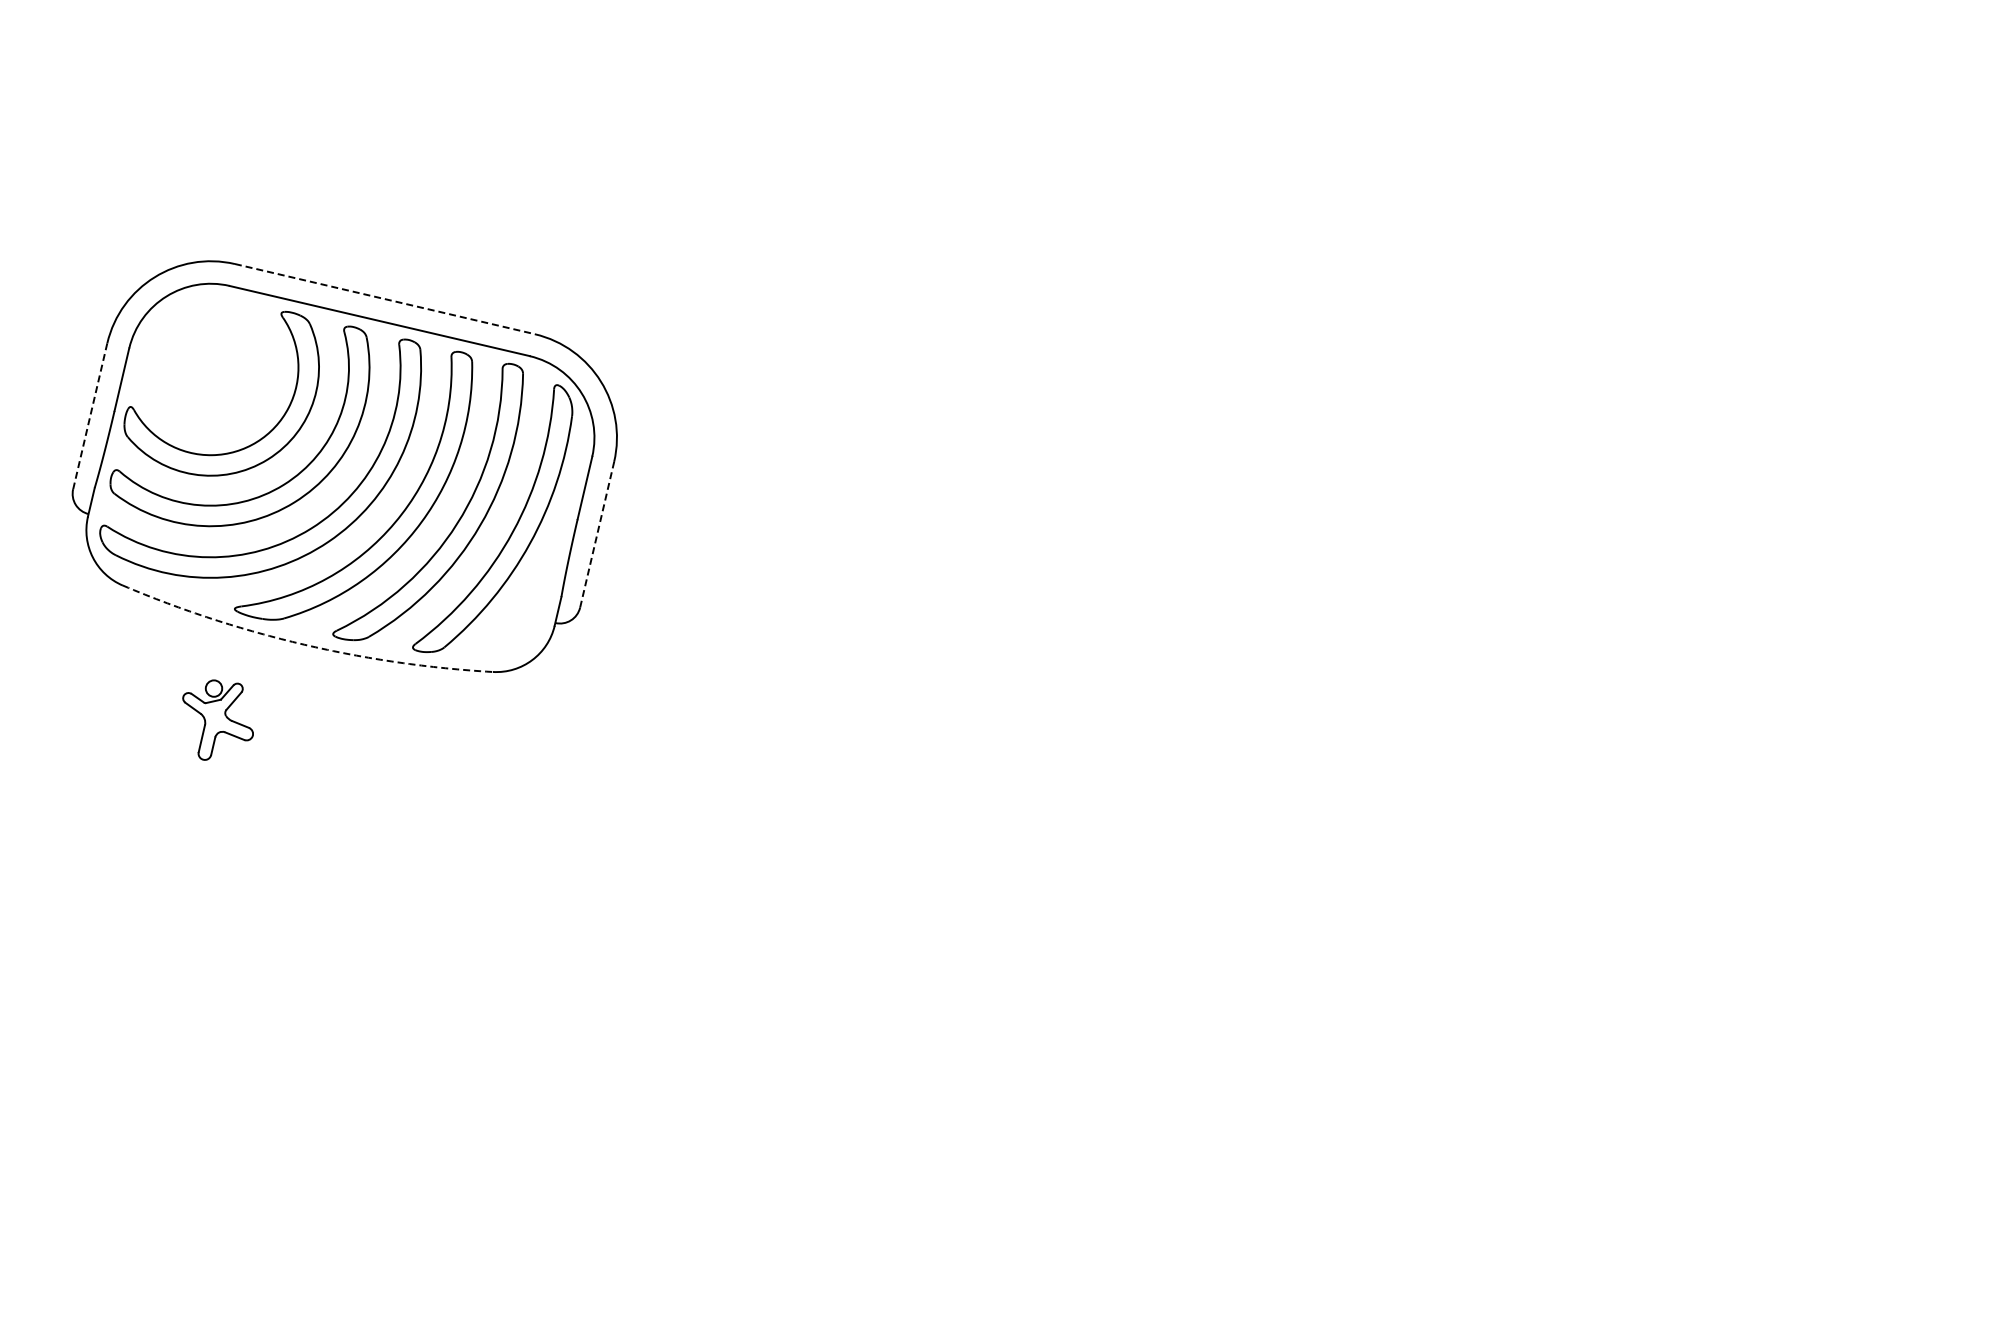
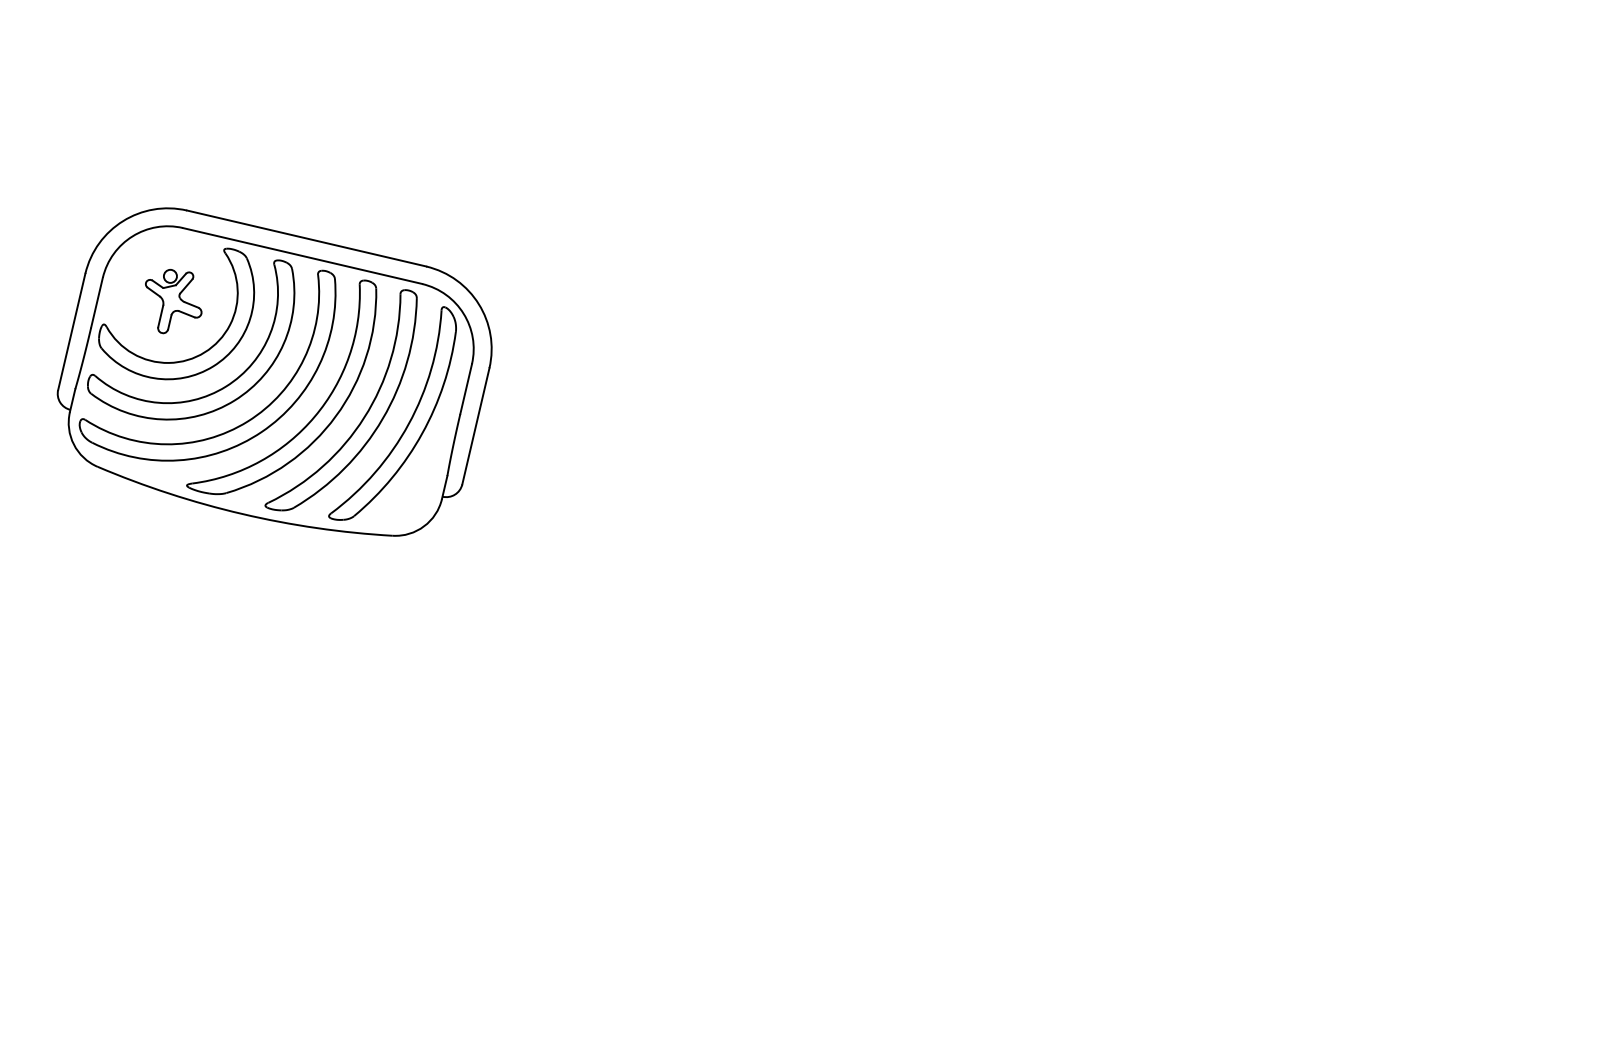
line: (385, 299) -> (307, 238), dashed -> solid
line: (90, 416) -> (71, 332), dashed -> solid
line: (597, 534) -> (476, 426), dashed -> solid
arc: (304, 644) -> (242, 513), dashed -> solid
part: (217, 719) -> (173, 301), moved

